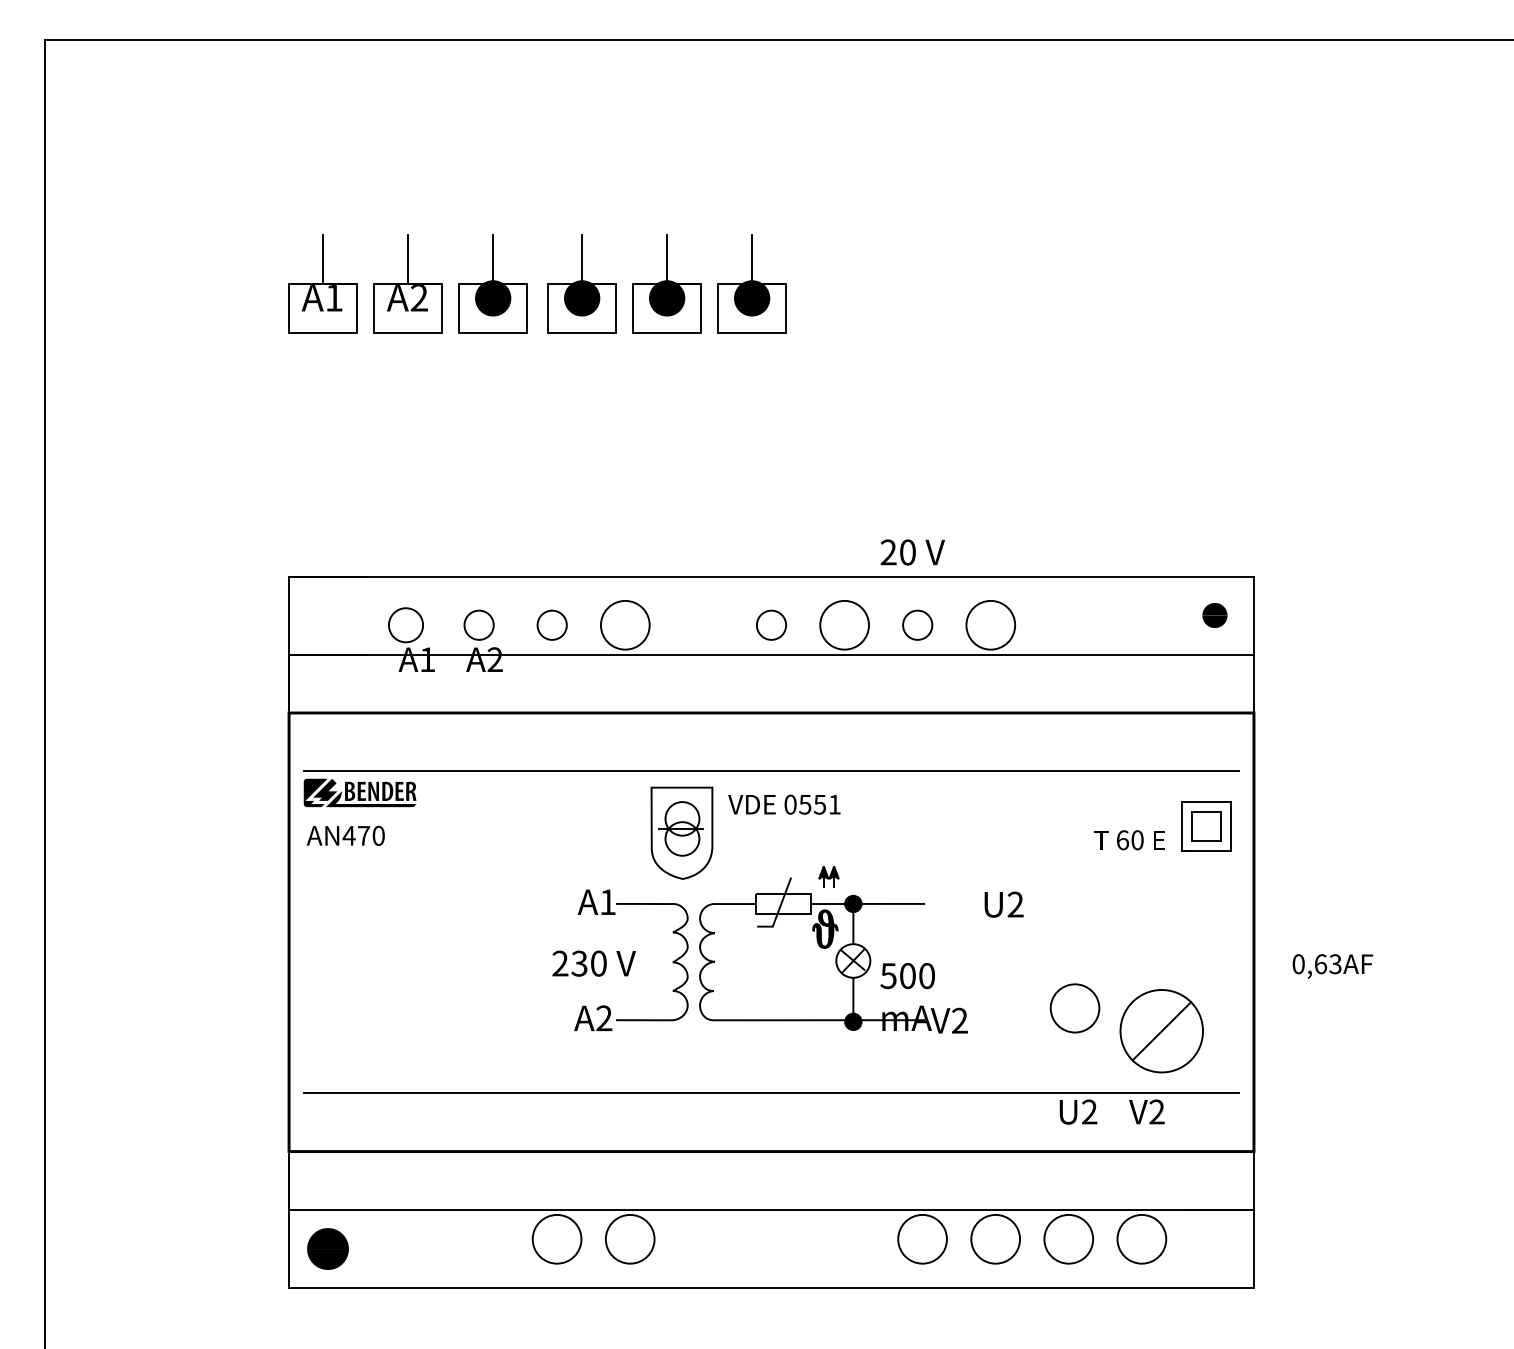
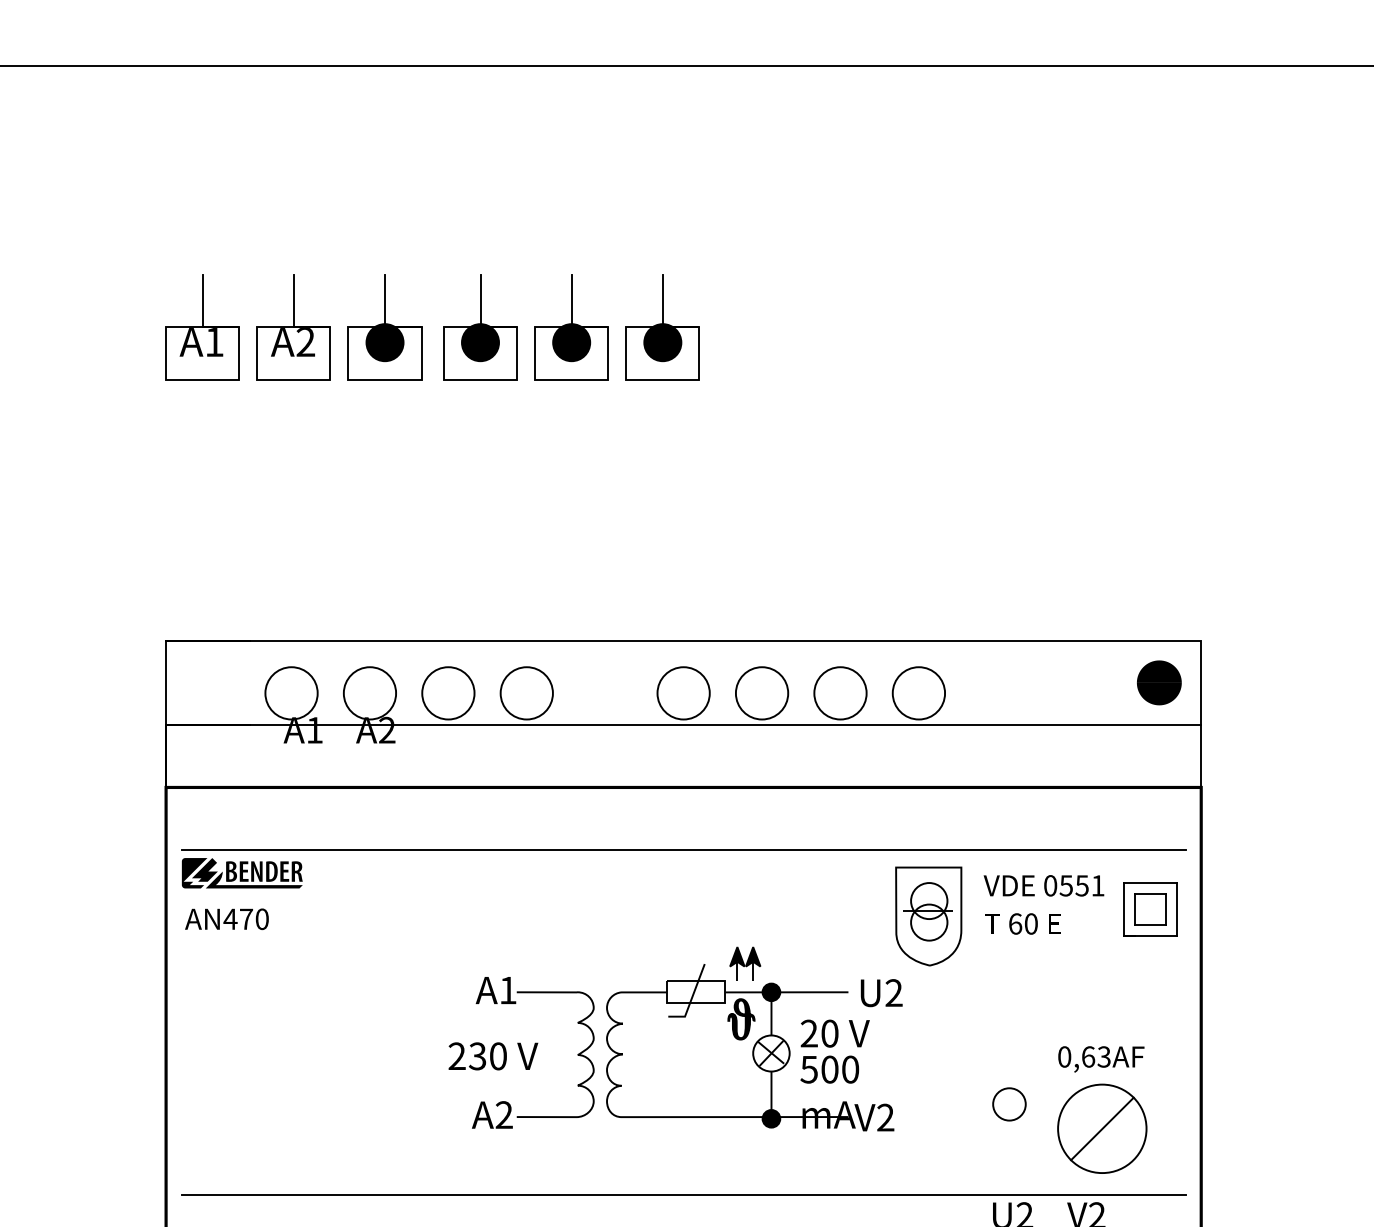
text: (912, 552) -> (834, 1033), moved
part: (1214, 615) -> (1158, 682), size x1.67
circle: (405, 624) -> (290, 692), size x1.43
circle: (478, 624) -> (369, 692), size x1.67
circle: (551, 624) -> (447, 692), size x1.67
circle: (771, 624) -> (683, 692), size x1.67
circle: (917, 624) -> (840, 692), size x1.67
text: (784, 804) -> (1044, 885), moved
part: (681, 832) -> (928, 915), moved
text: (1129, 840) -> (1022, 924), moved
part: (828, 876) -> (744, 962), size x1.43
text: (1003, 904) -> (881, 992), moved
text: (1332, 966) -> (1100, 1059), moved
part: (1075, 1008) -> (1009, 1104), size x0.62

